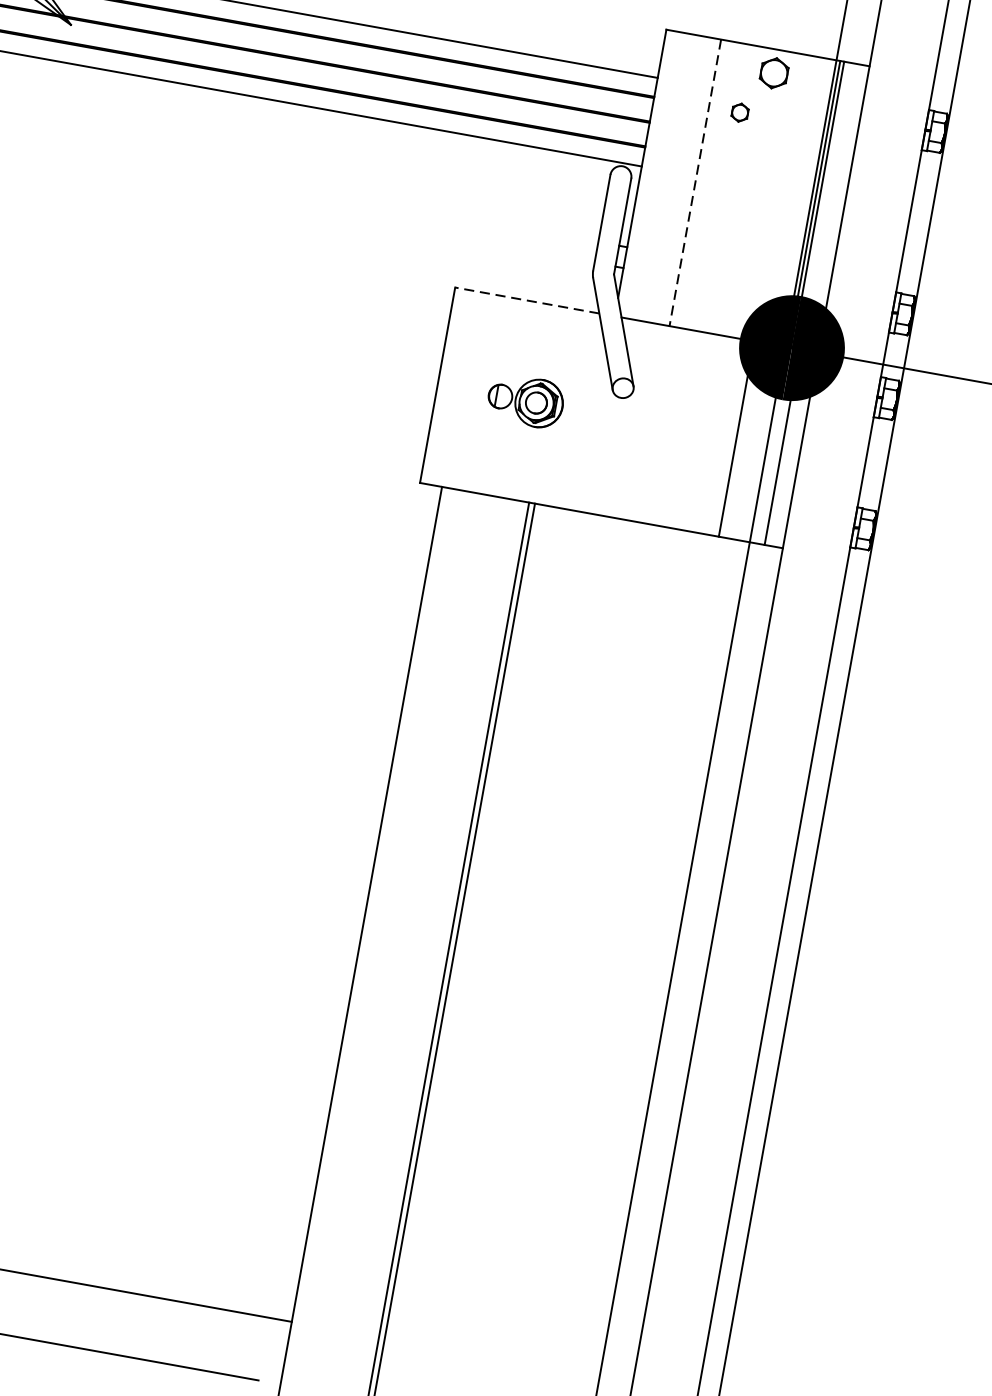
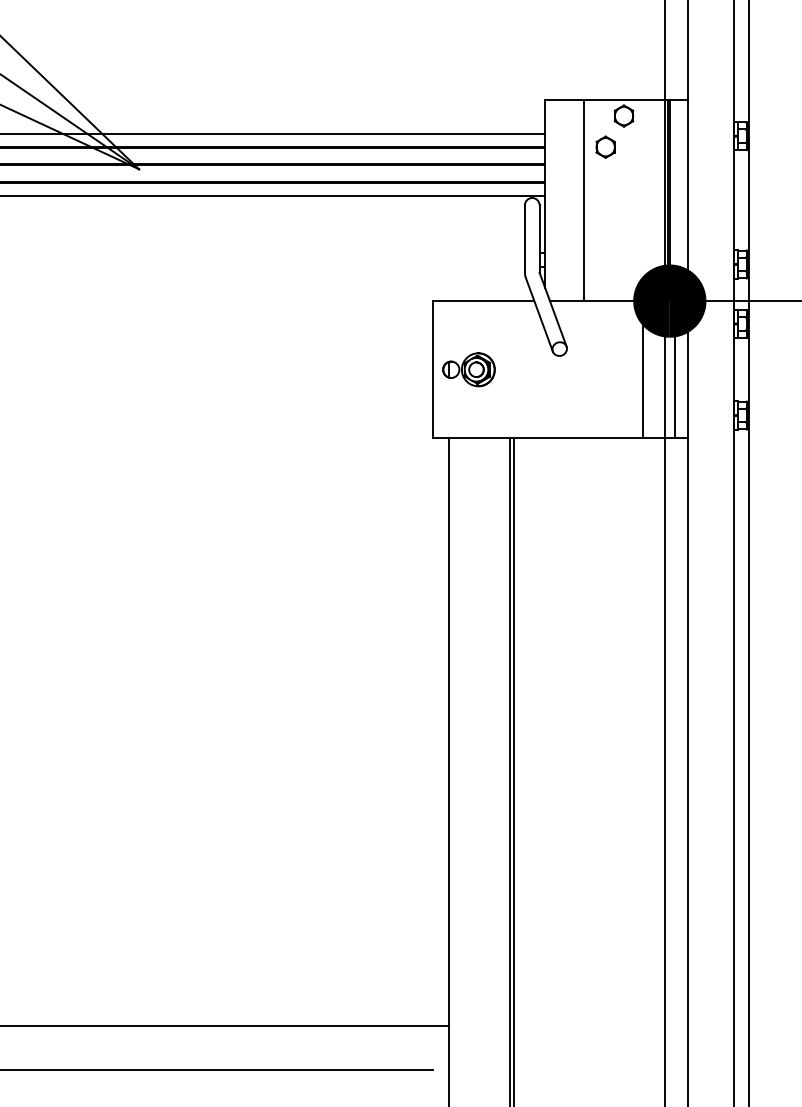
part: (740, 111) -> (605, 146), size x1.67
line: (694, 182) -> (583, 200), dashed -> solid
line: (526, 301) -> (483, 301), dashed -> solid
part: (525, 400) -> (468, 369), moved

